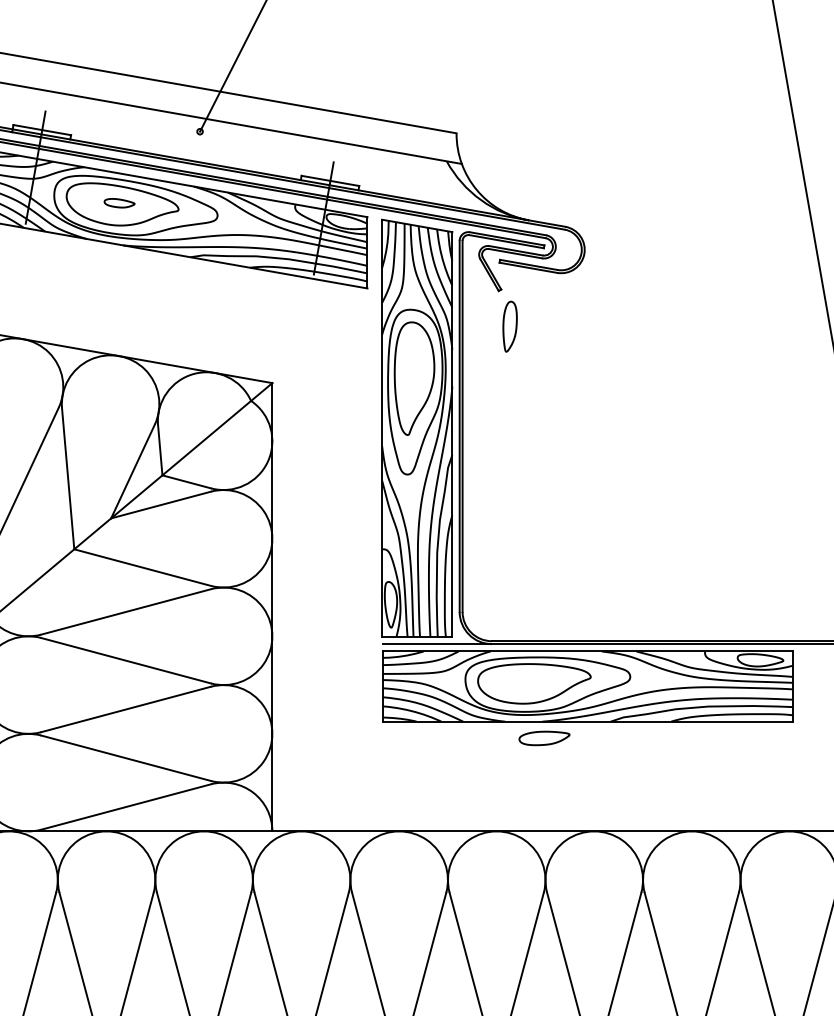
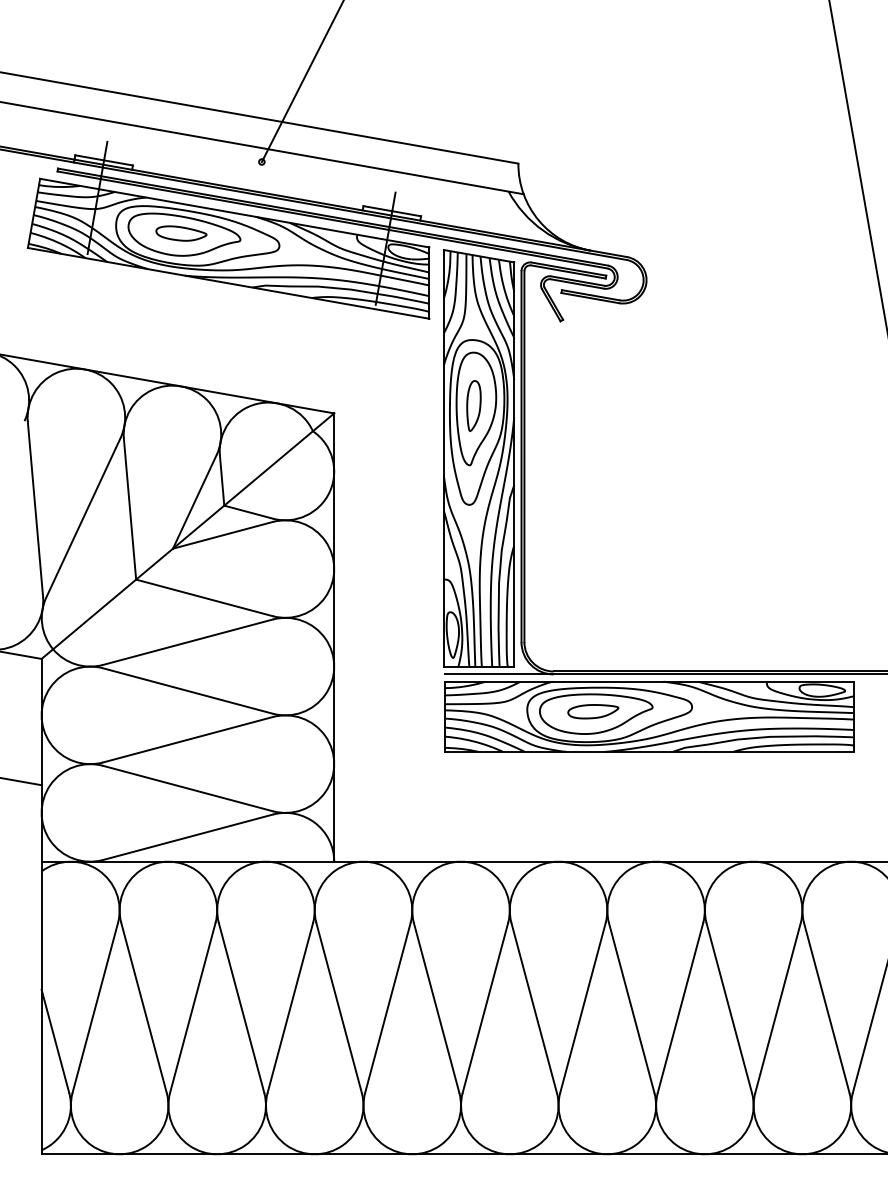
part: (119, 203) -> (181, 233), size x1.67
part: (509, 326) -> (473, 405), moved
part: (544, 738) -> (593, 711), moved

